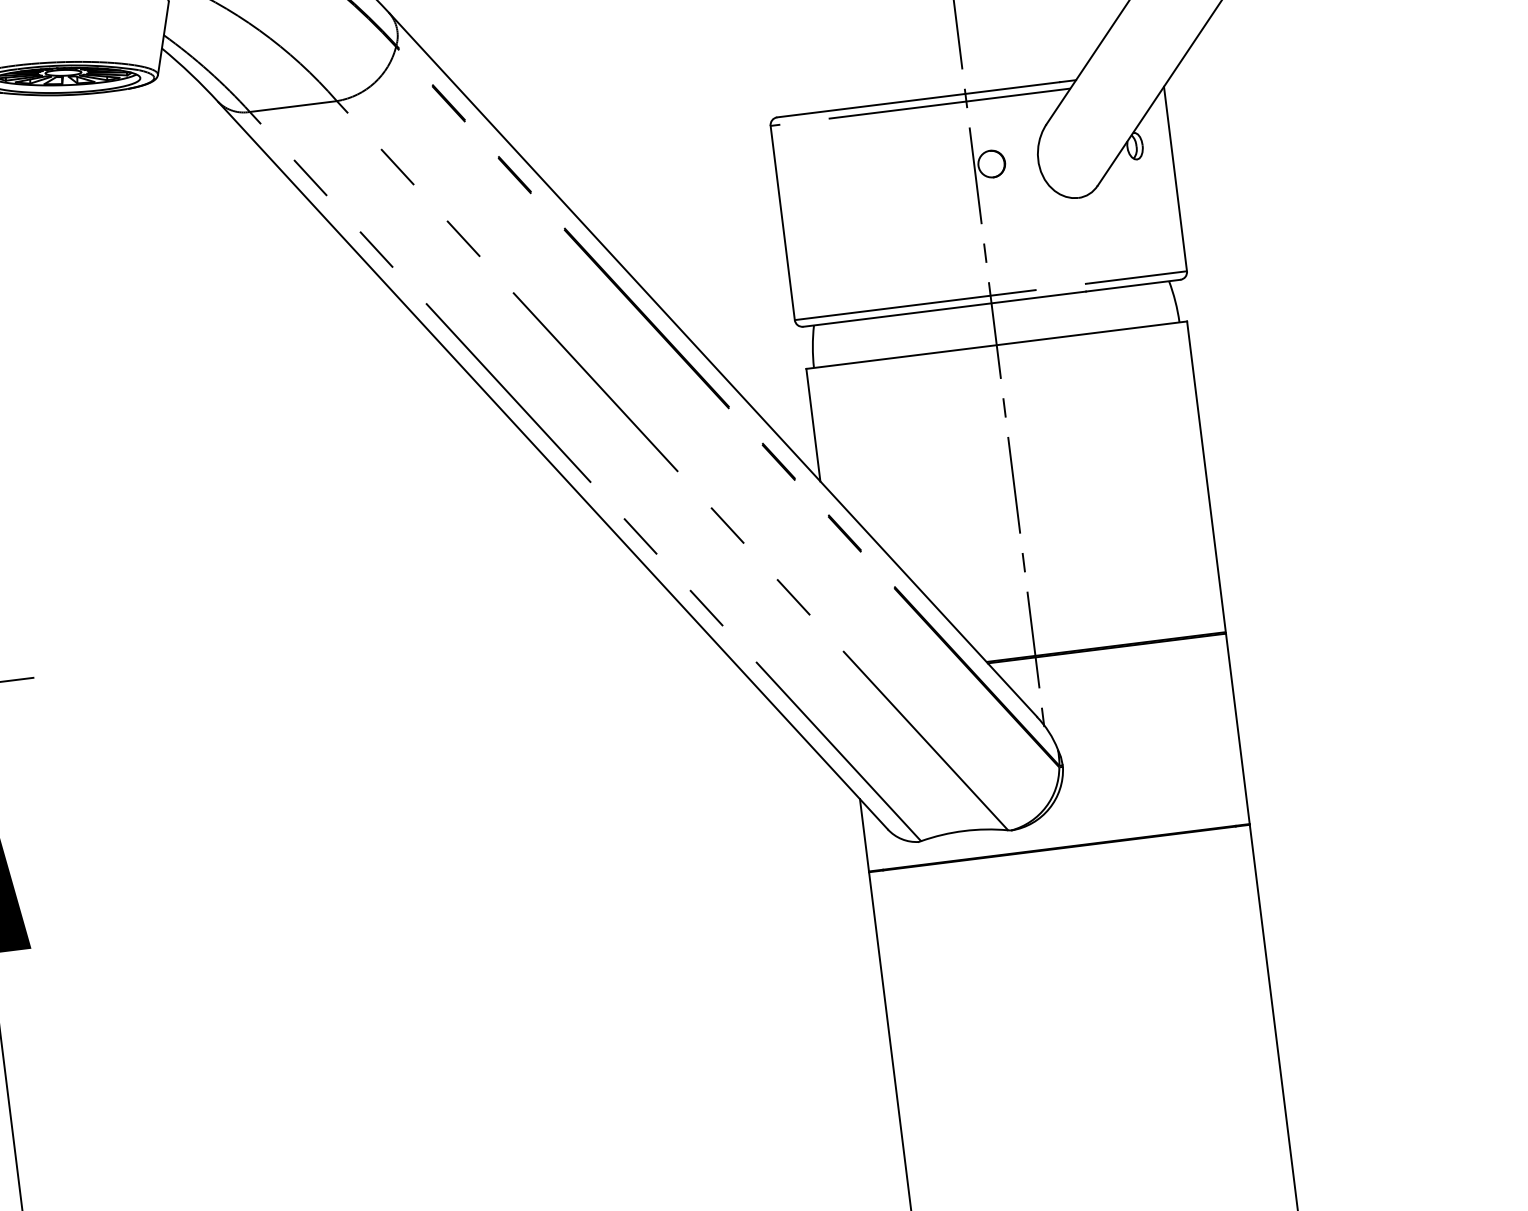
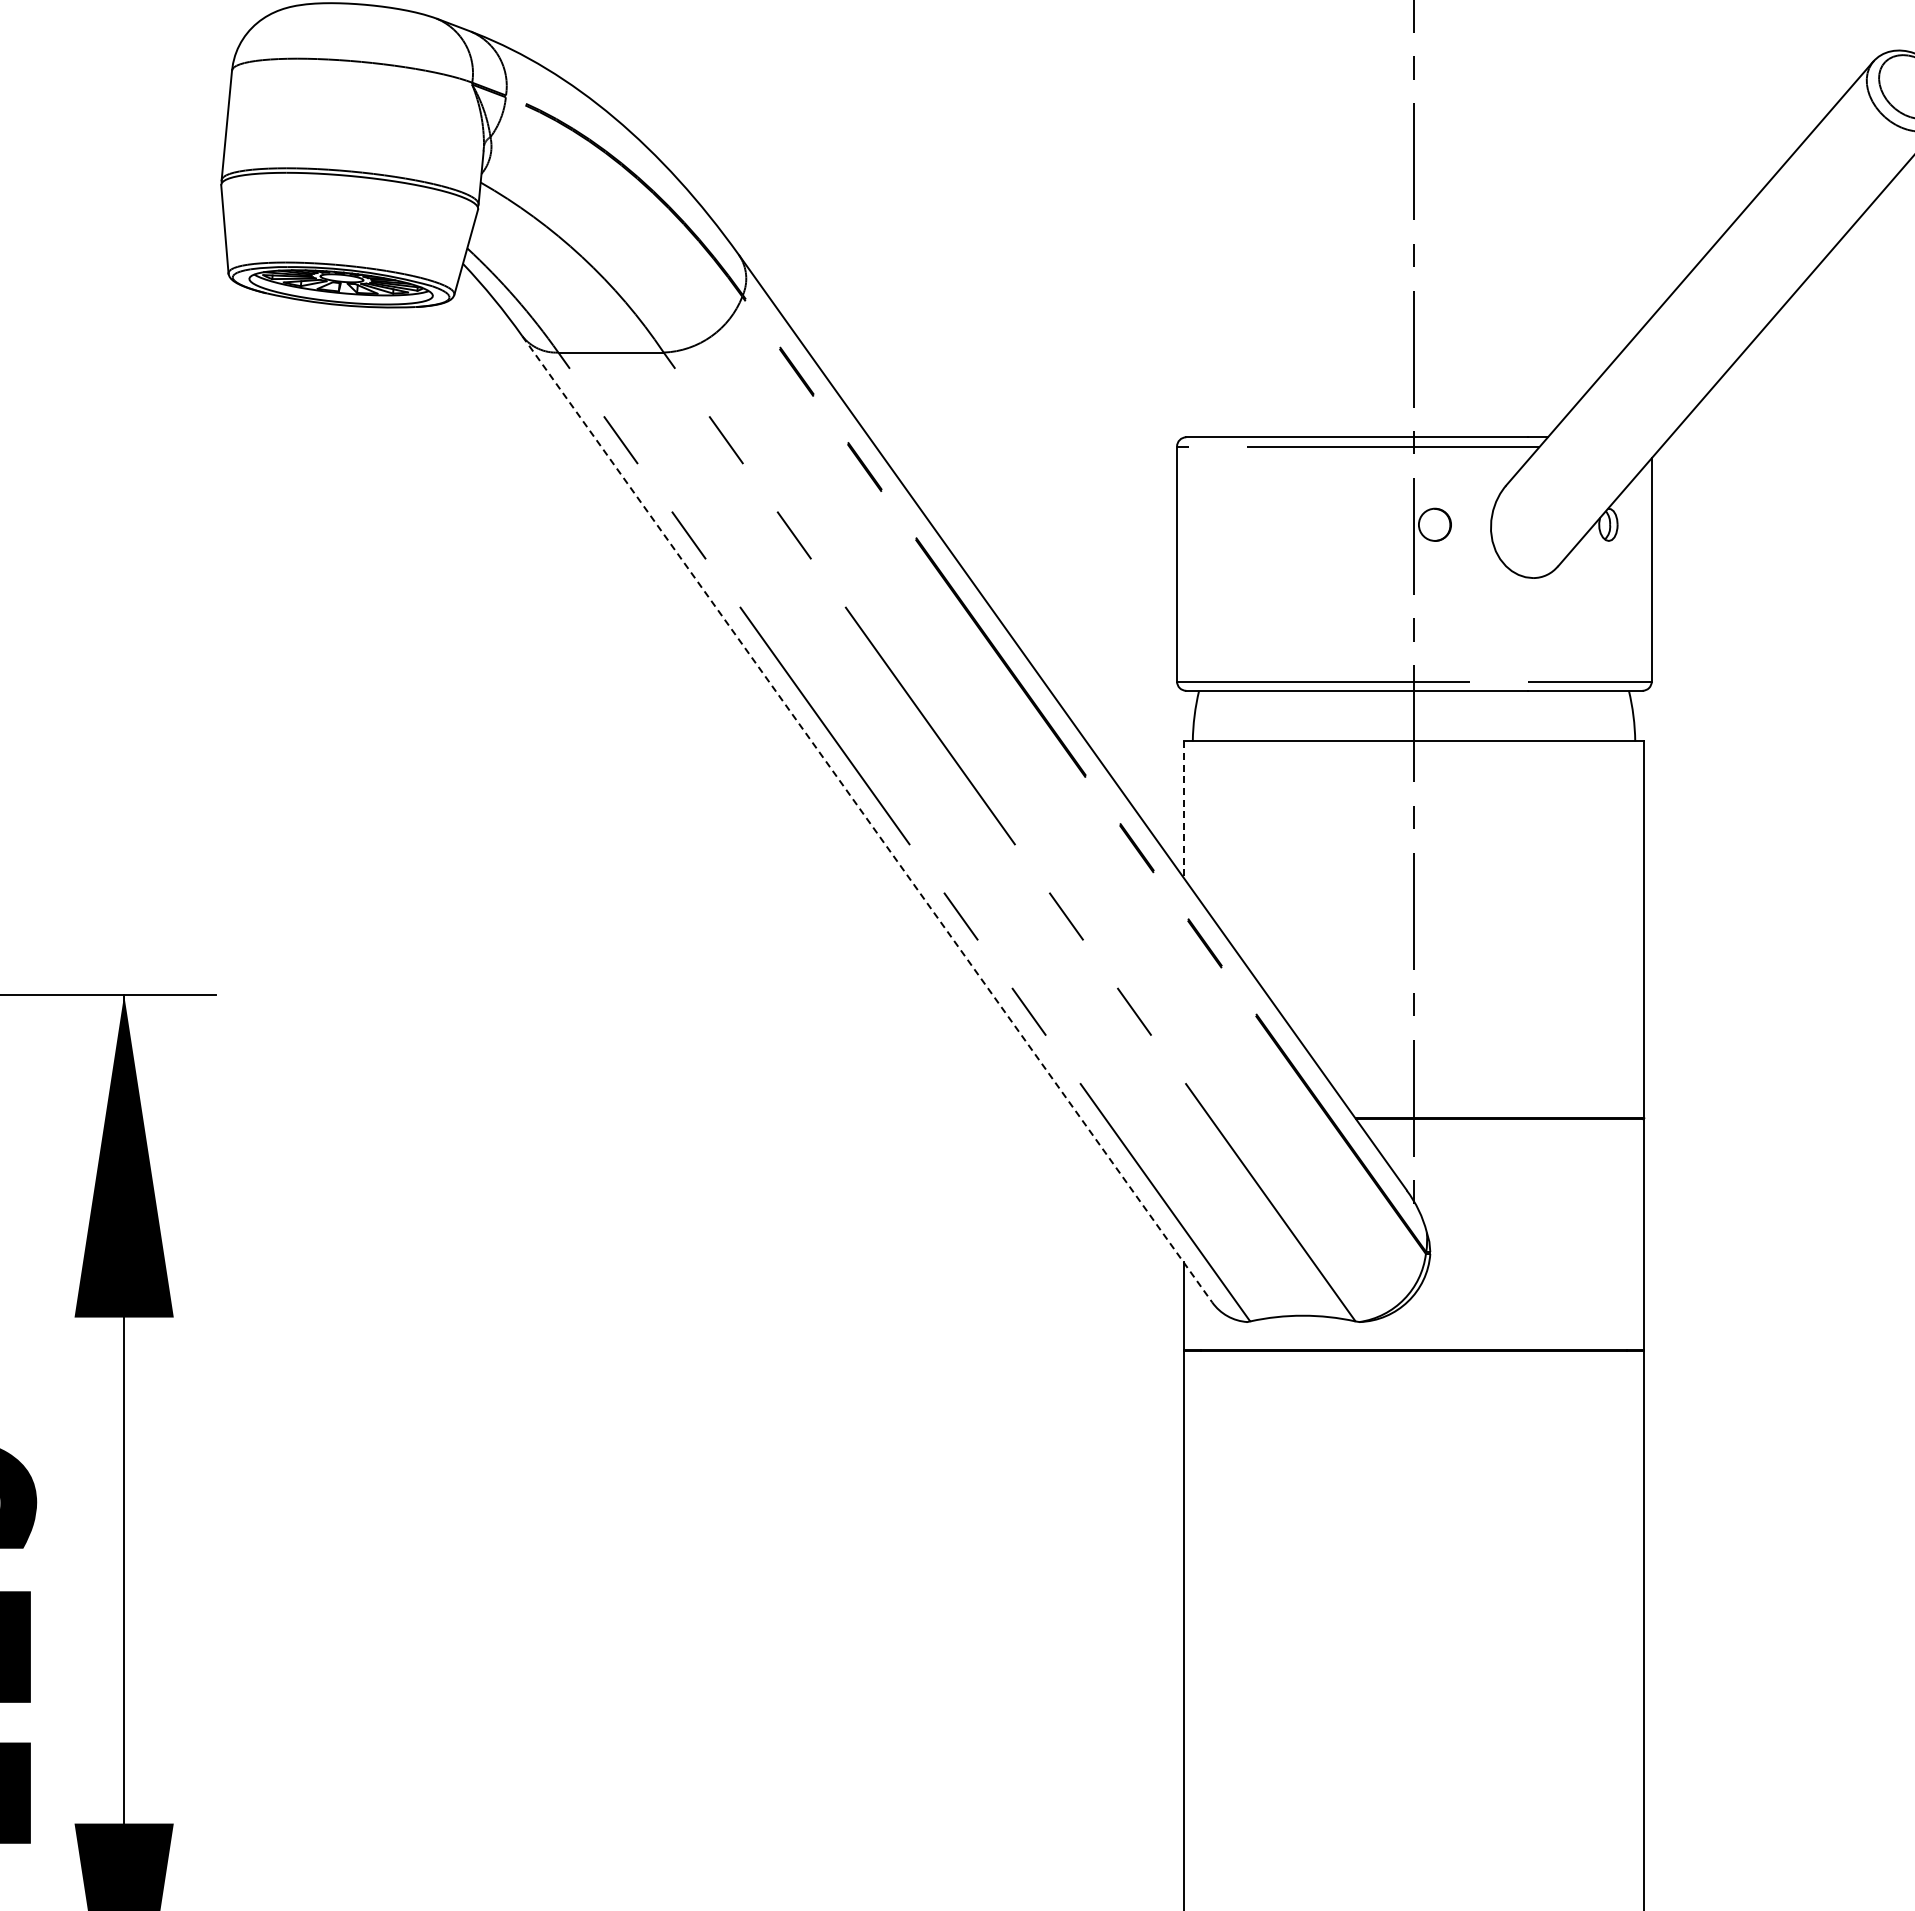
line: (813, 425) -> (1183, 810), solid -> dashed
line: (553, 465) -> (867, 819), solid -> dashed

